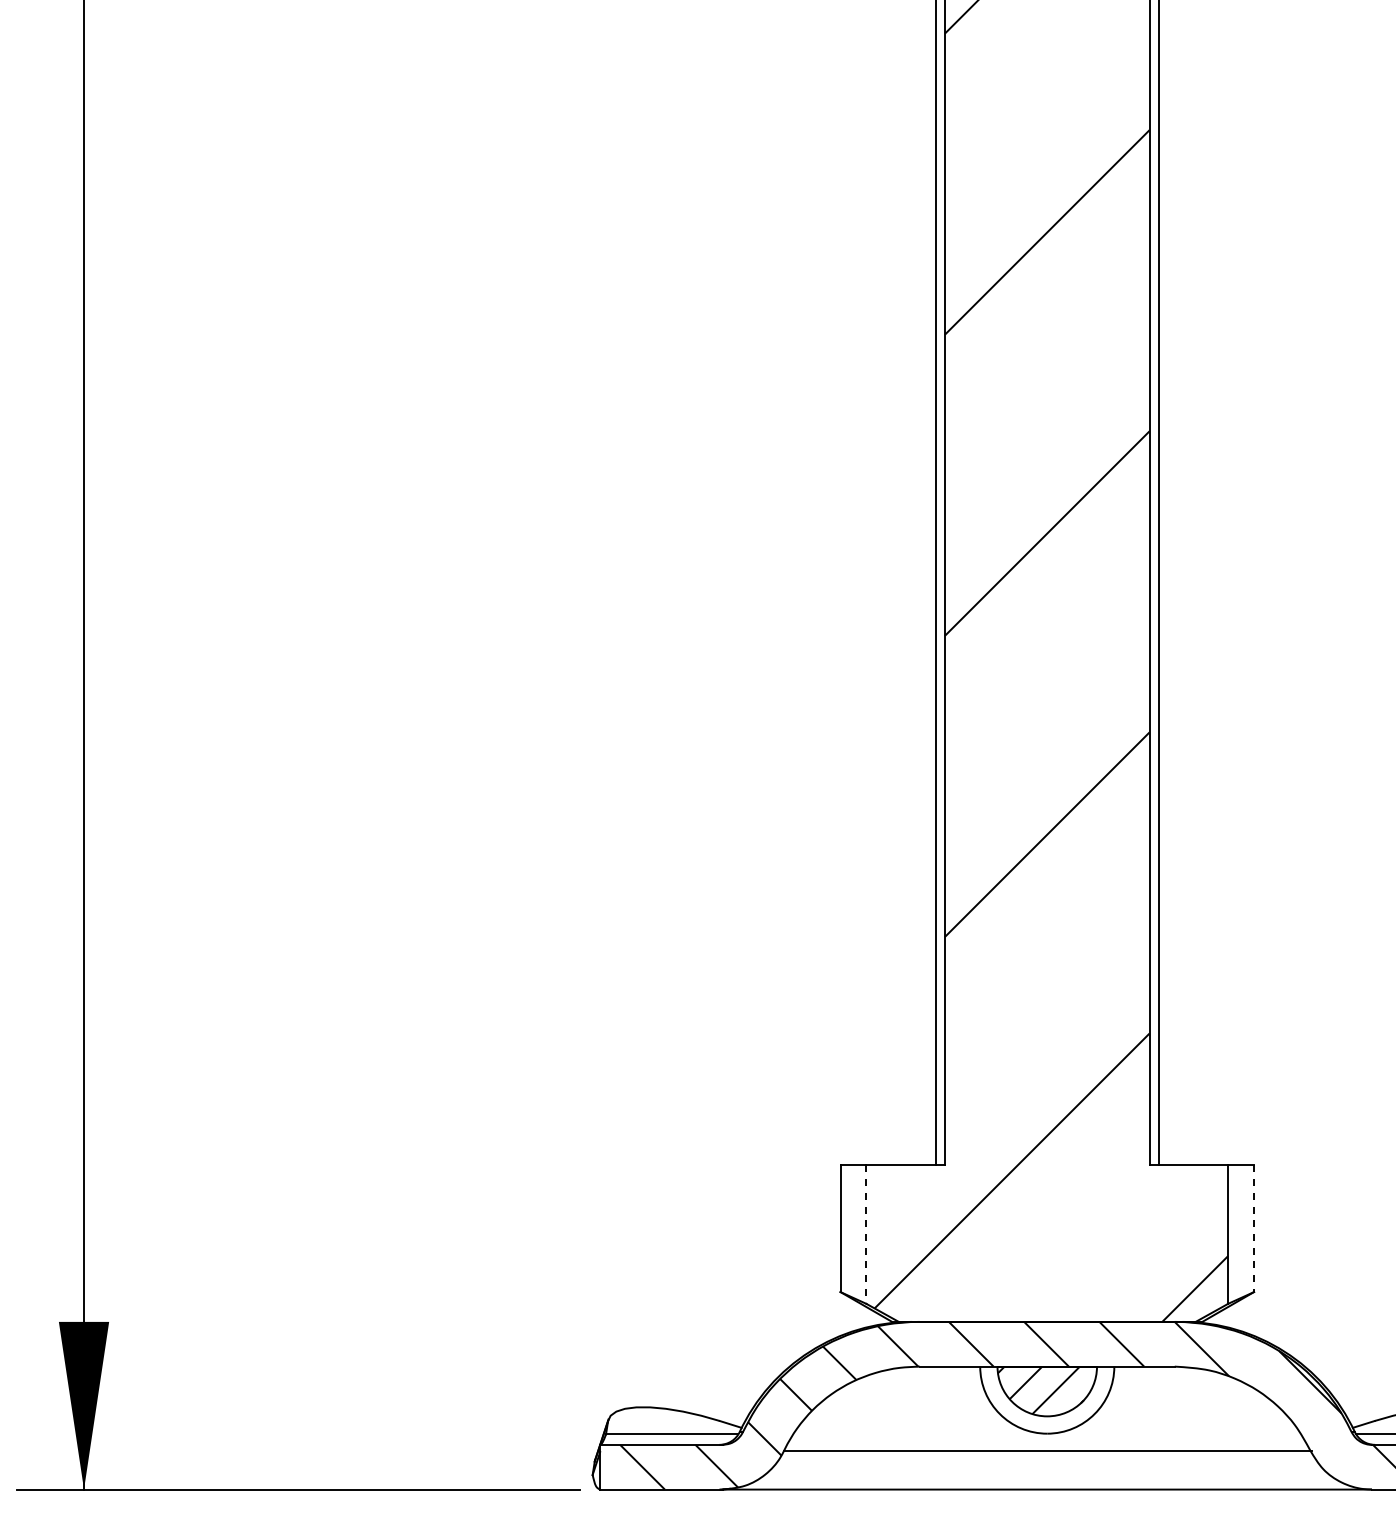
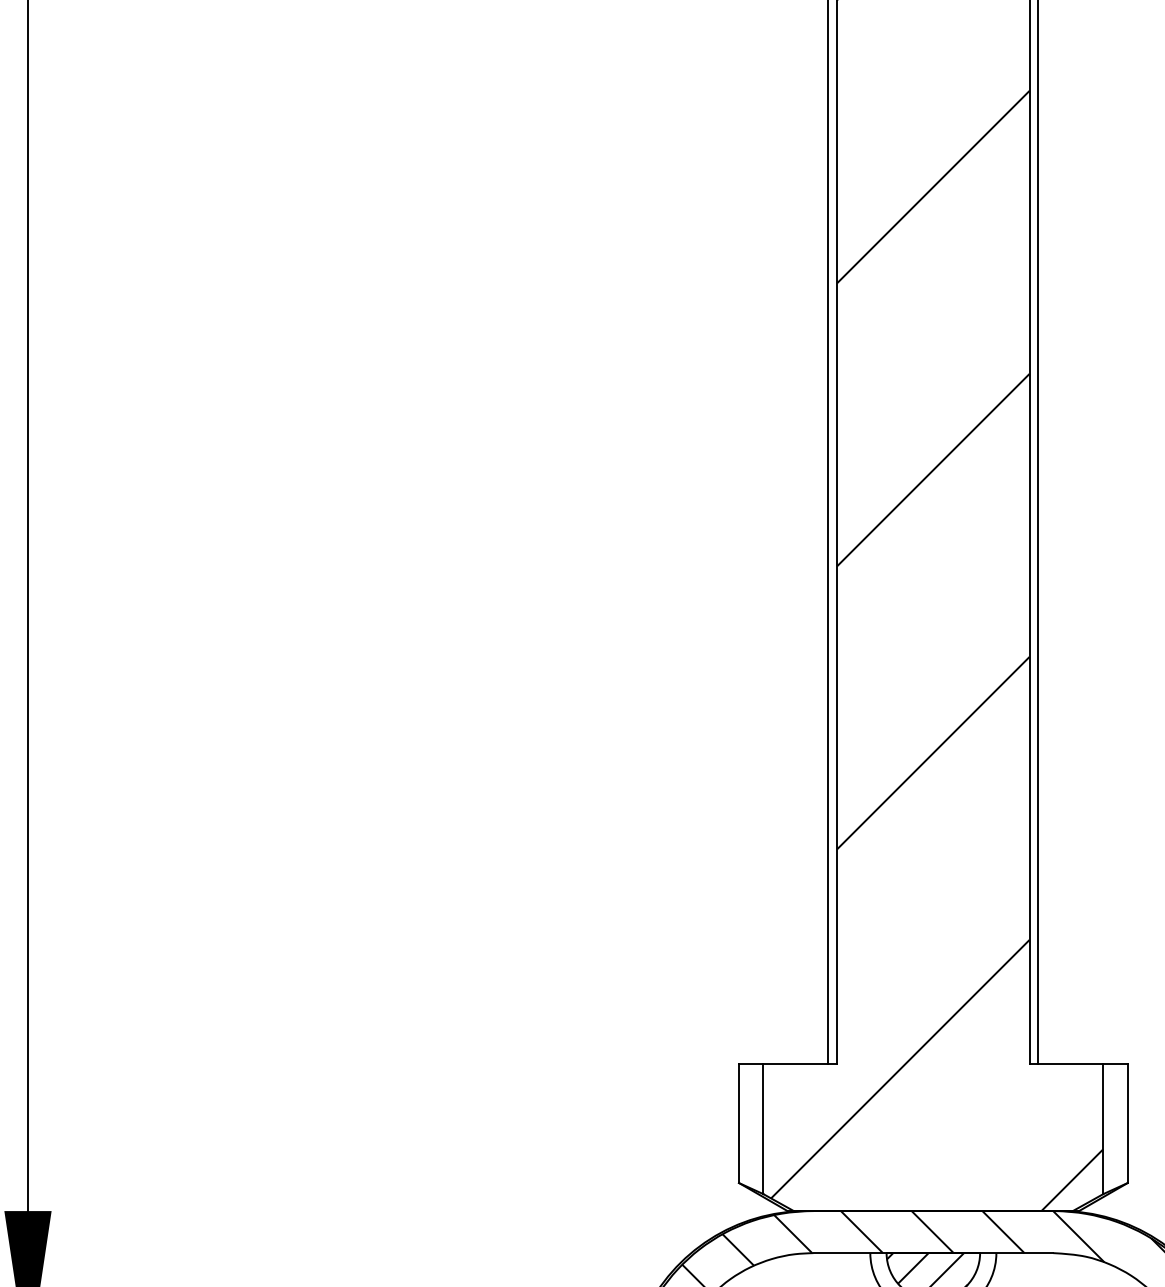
line: (1254, 1229) -> (1128, 1124), dashed -> solid
line: (866, 1235) -> (763, 1129), dashed -> solid

